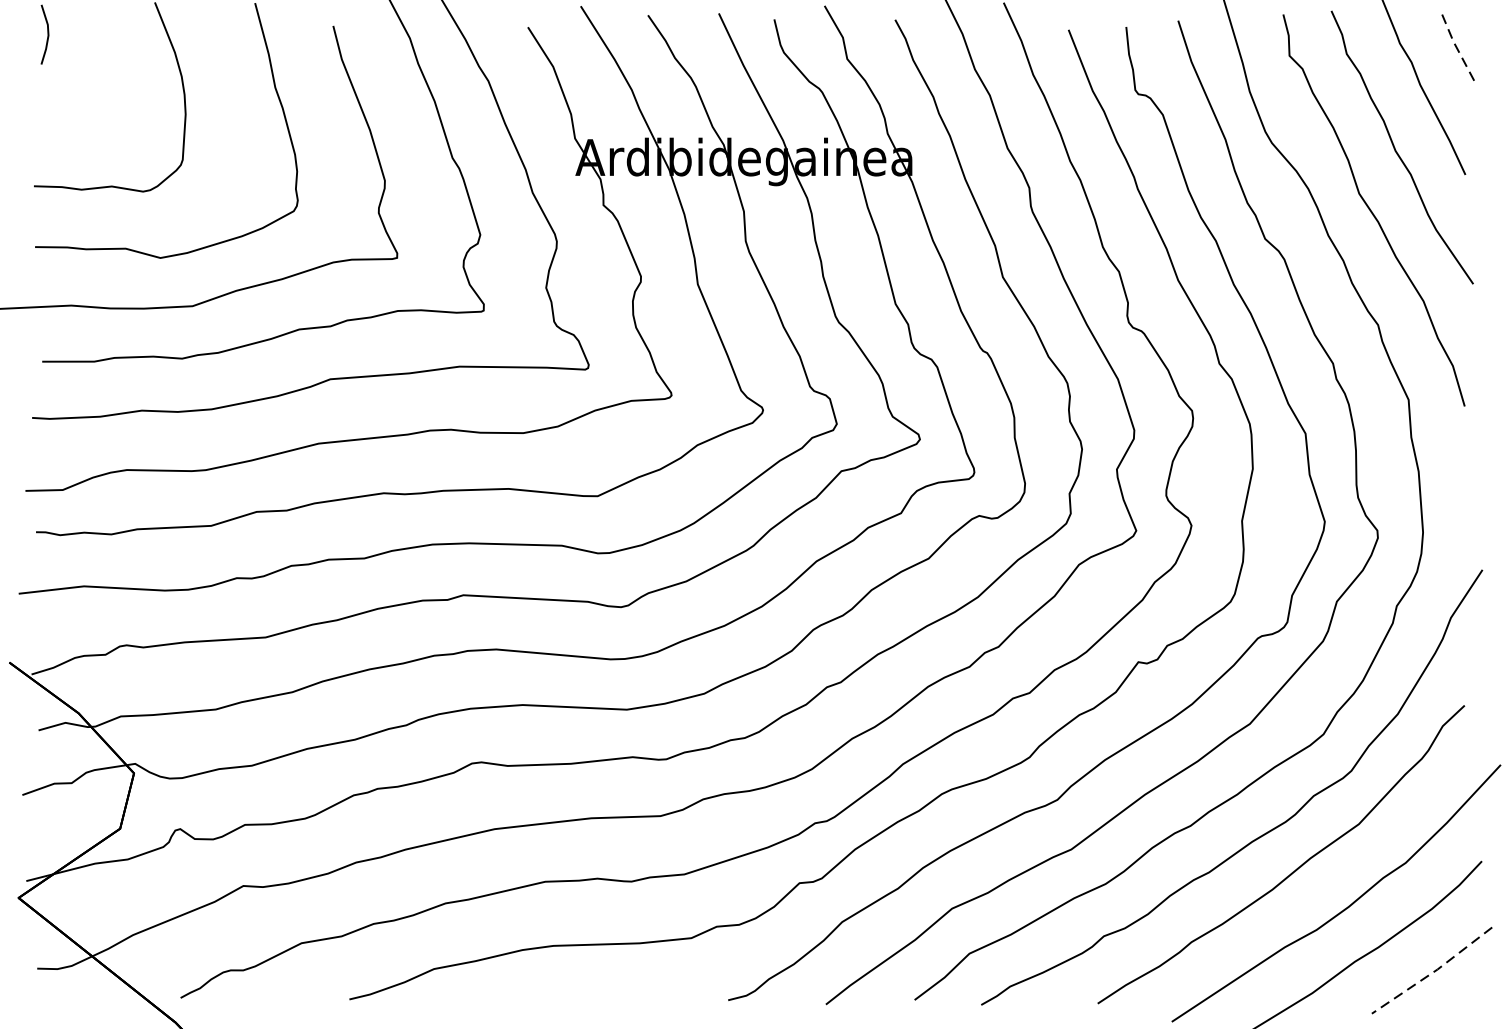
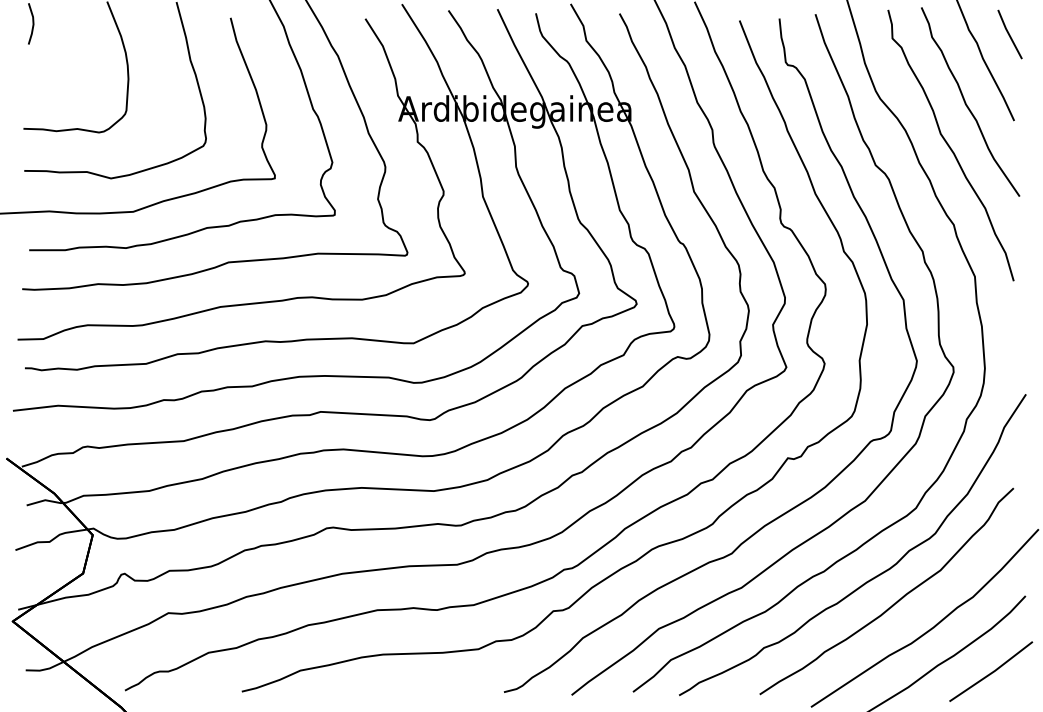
line: (1458, 49) -> (1009, 34), dashed -> solid
line: (1434, 971) -> (992, 672), dashed -> solid

